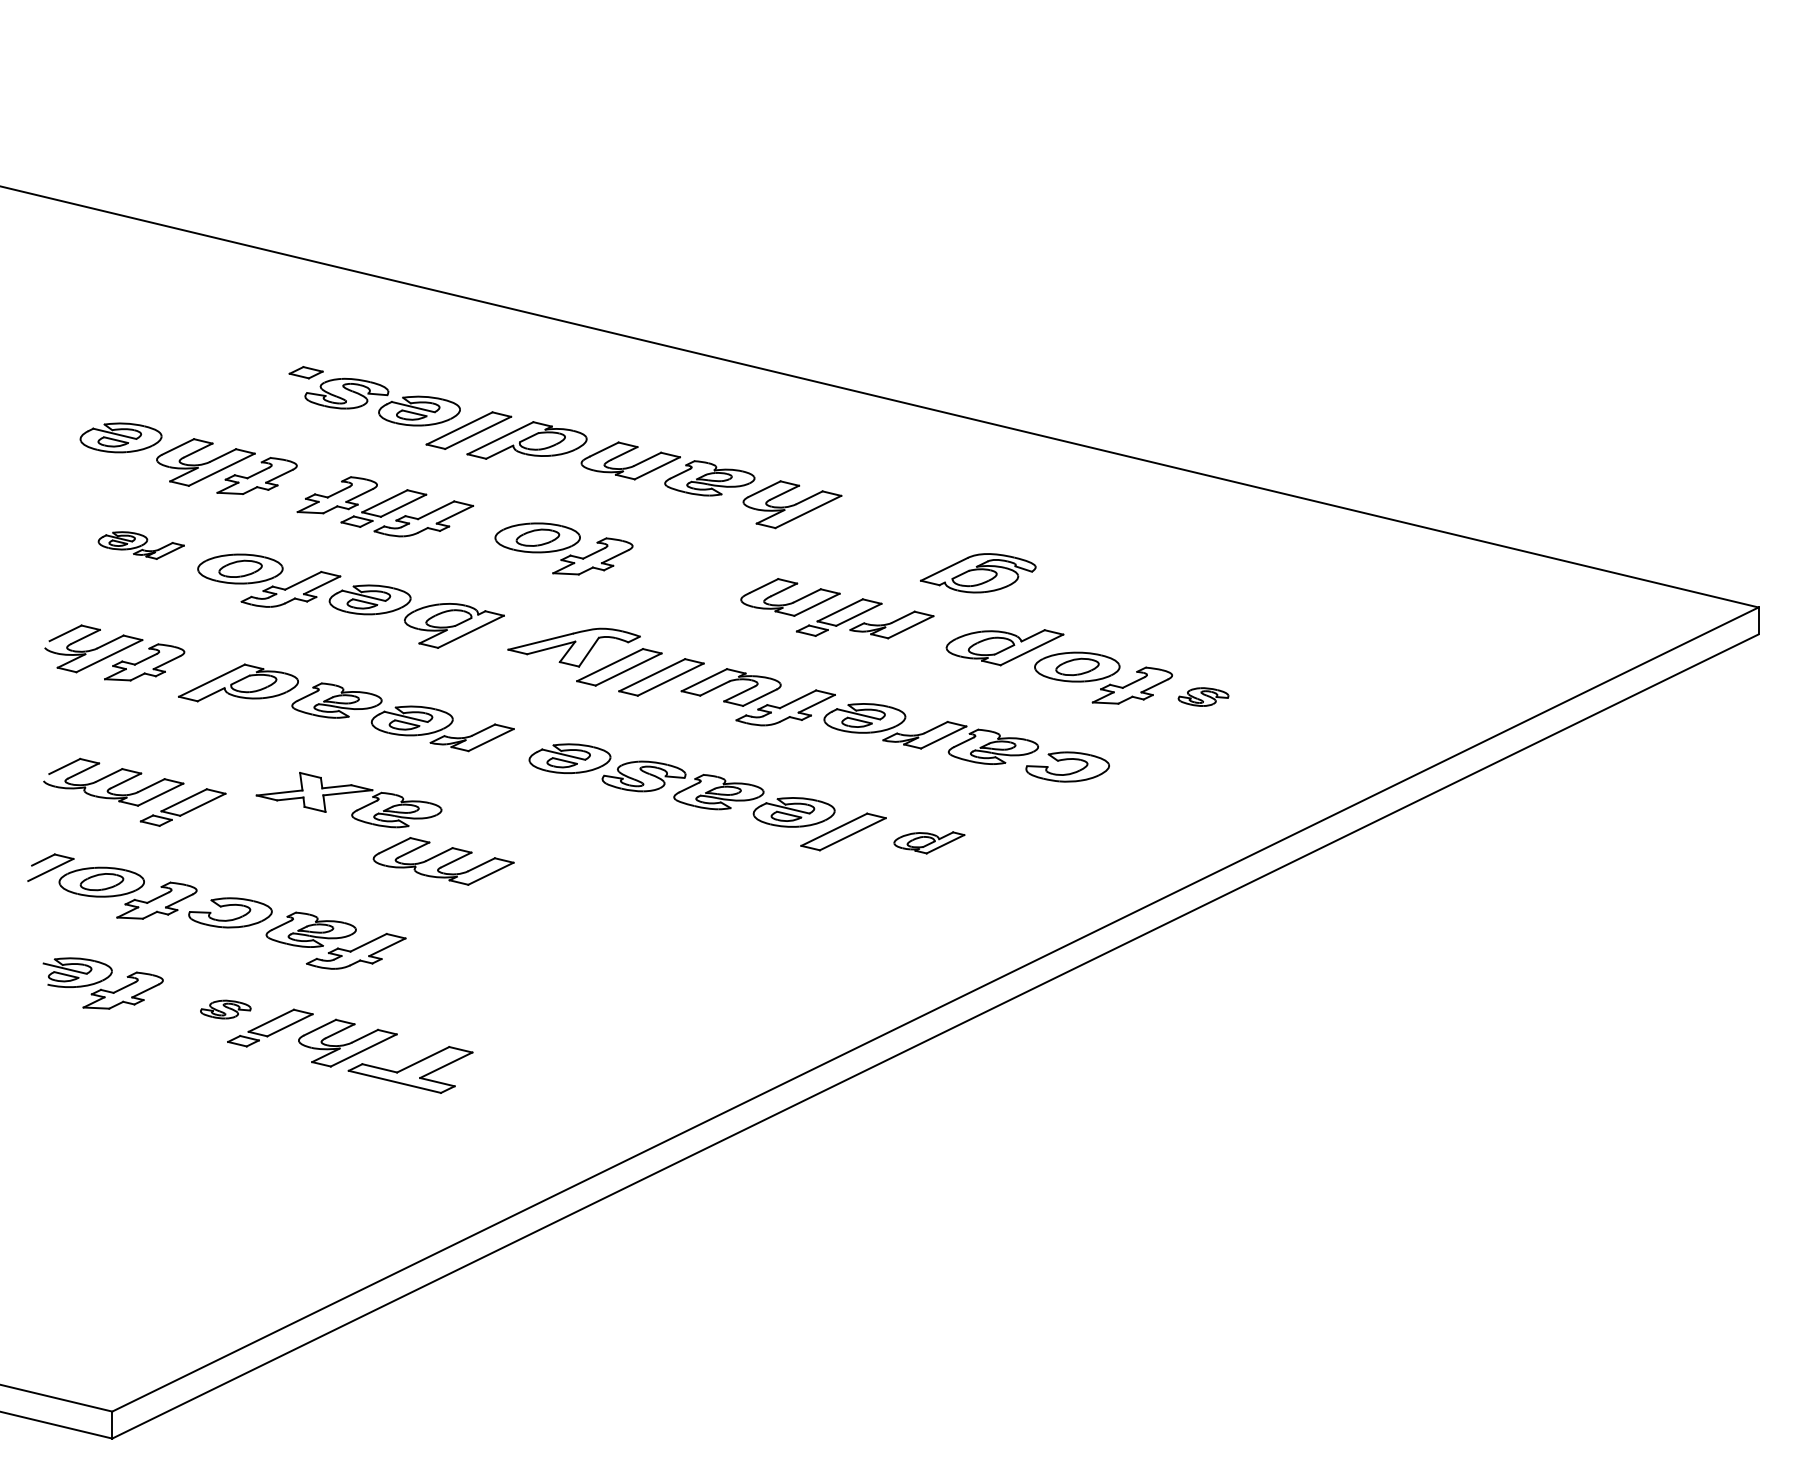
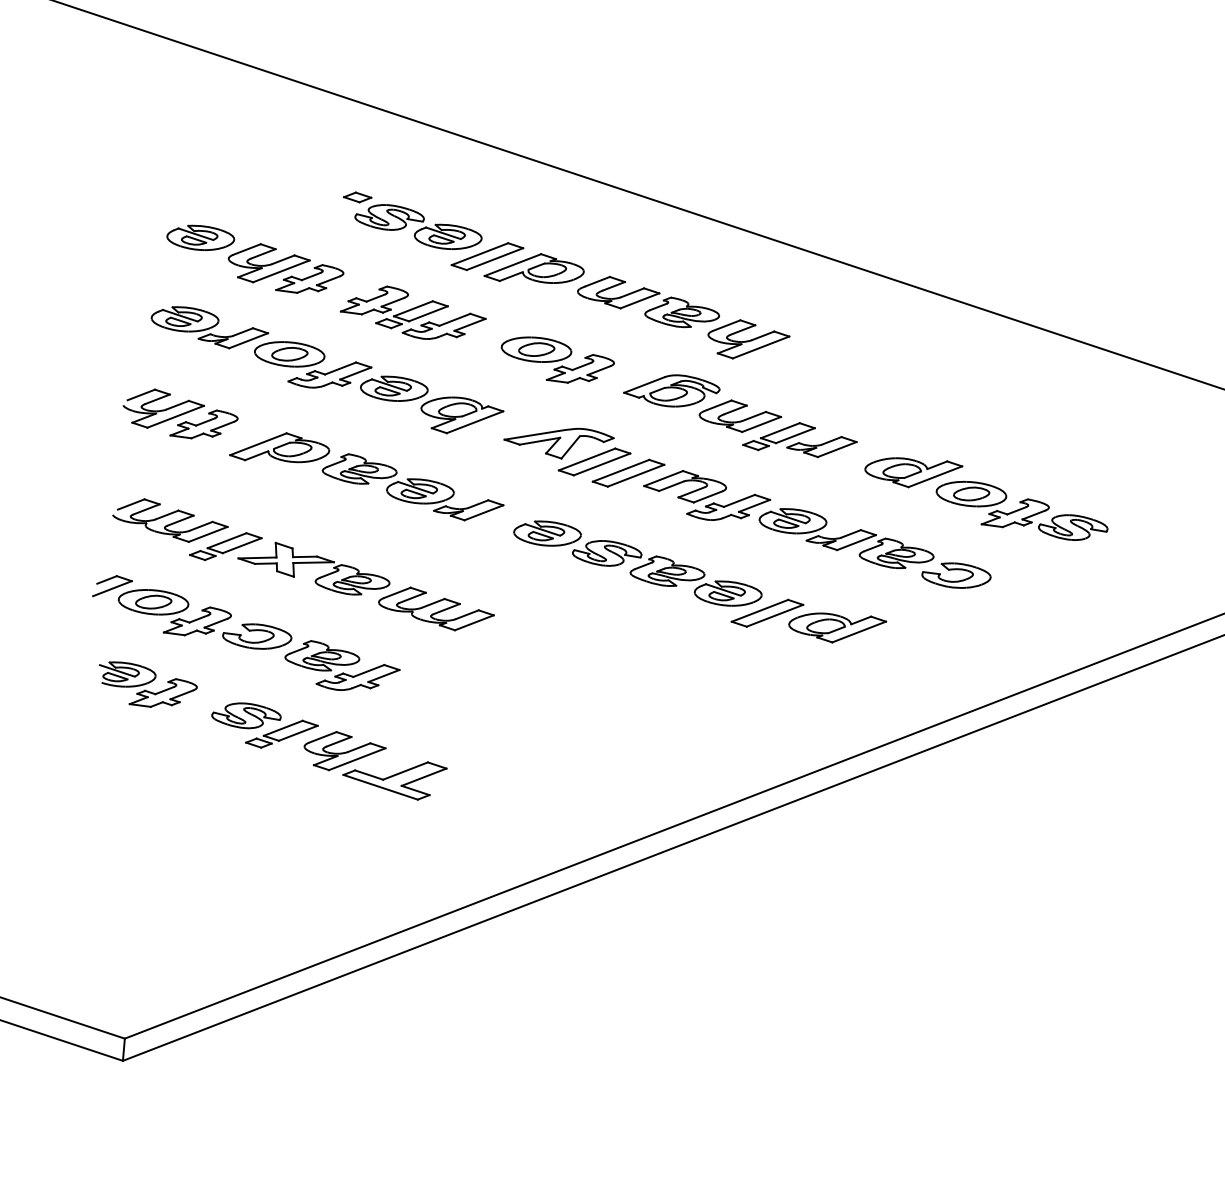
part: (141, 545) -> (209, 328), size x1.67
part: (978, 573) -> (672, 390), moved
part: (1203, 696) -> (1073, 527), size x1.67
part: (348, 793) -> (314, 563), moved
part: (929, 842) -> (837, 628), size x1.67
part: (225, 1009) -> (246, 715), size x1.67

